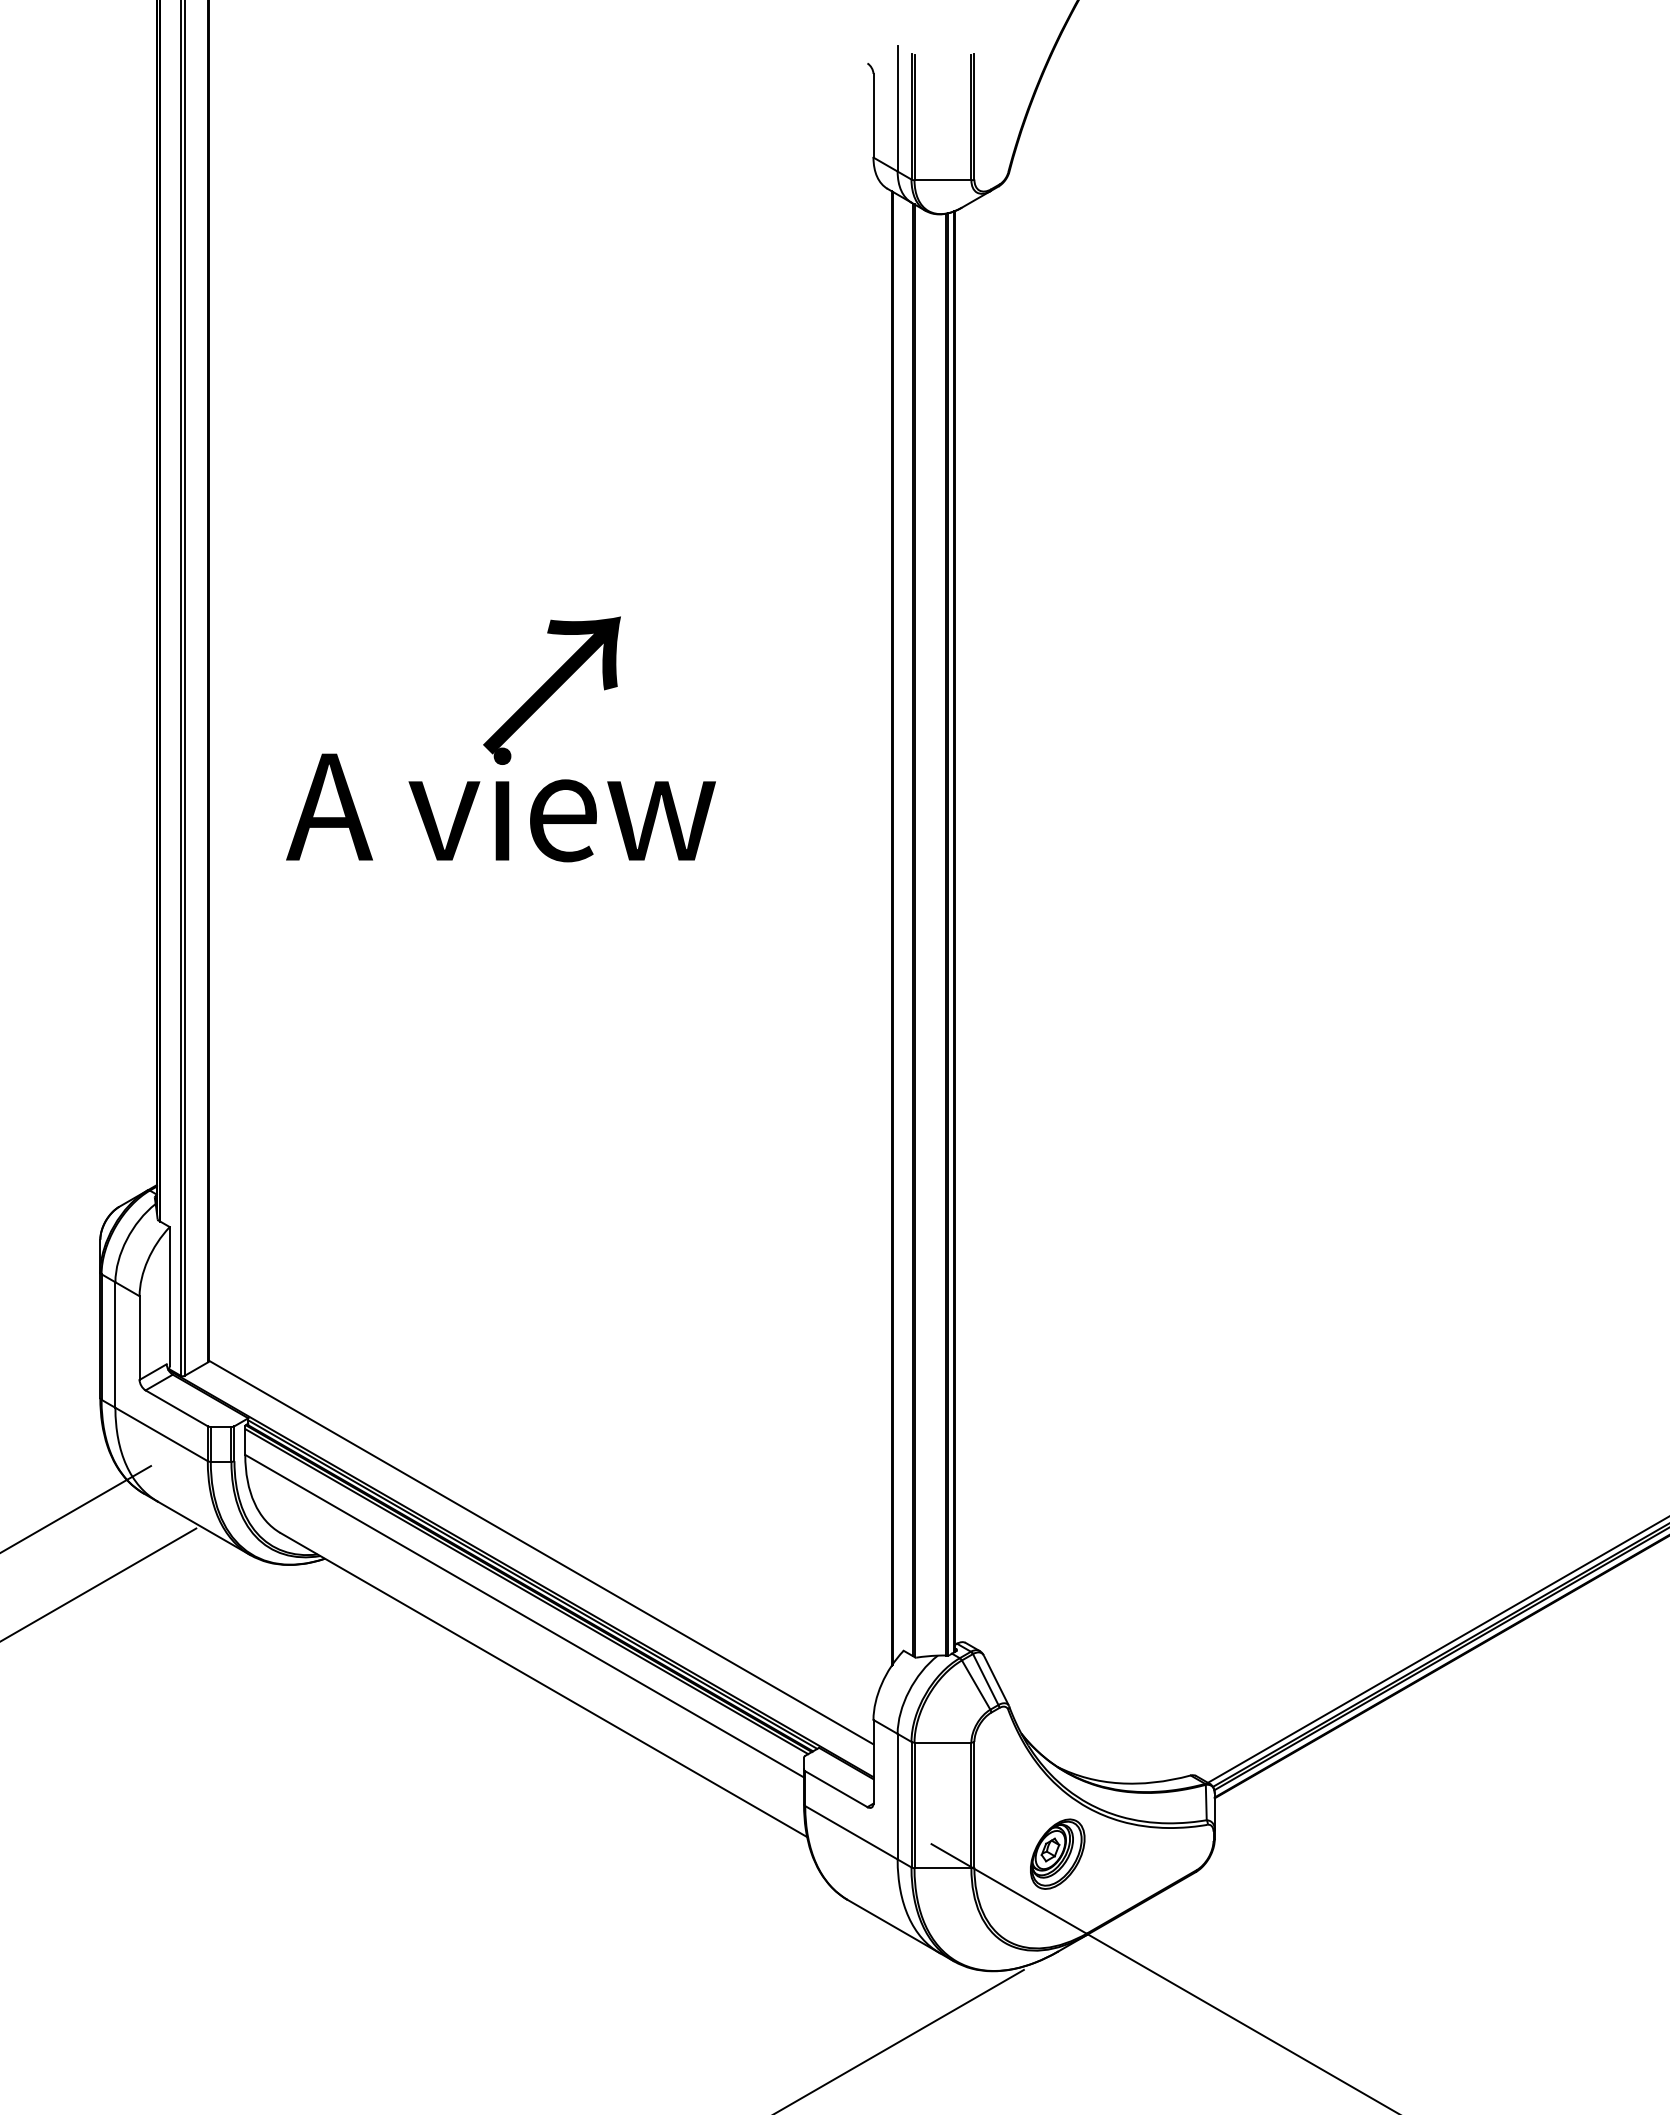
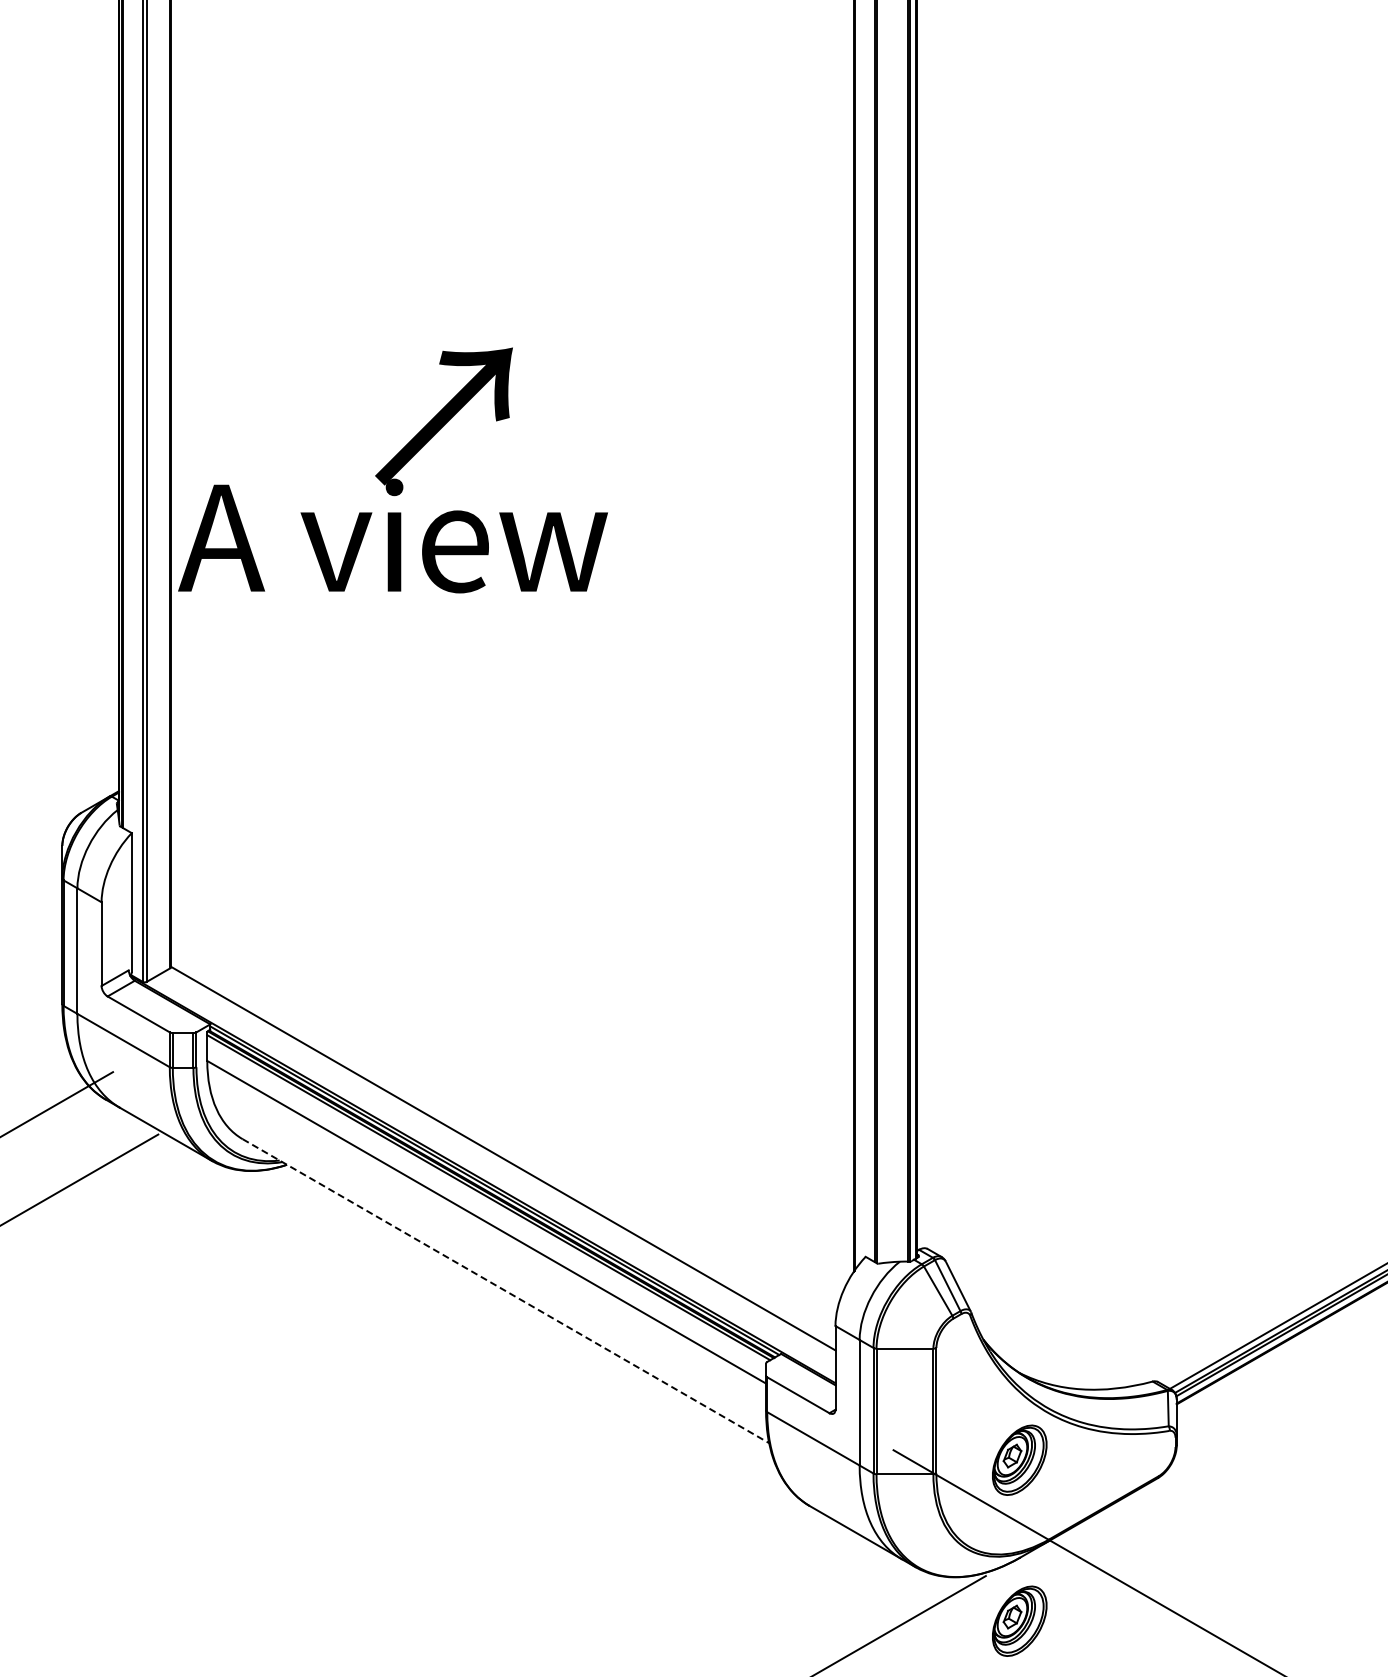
text: (500, 739) -> (392, 470), moved
line: (543, 1685) -> (505, 1291), solid -> dashed
part: (1057, 2014) -> (1019, 1620), added

